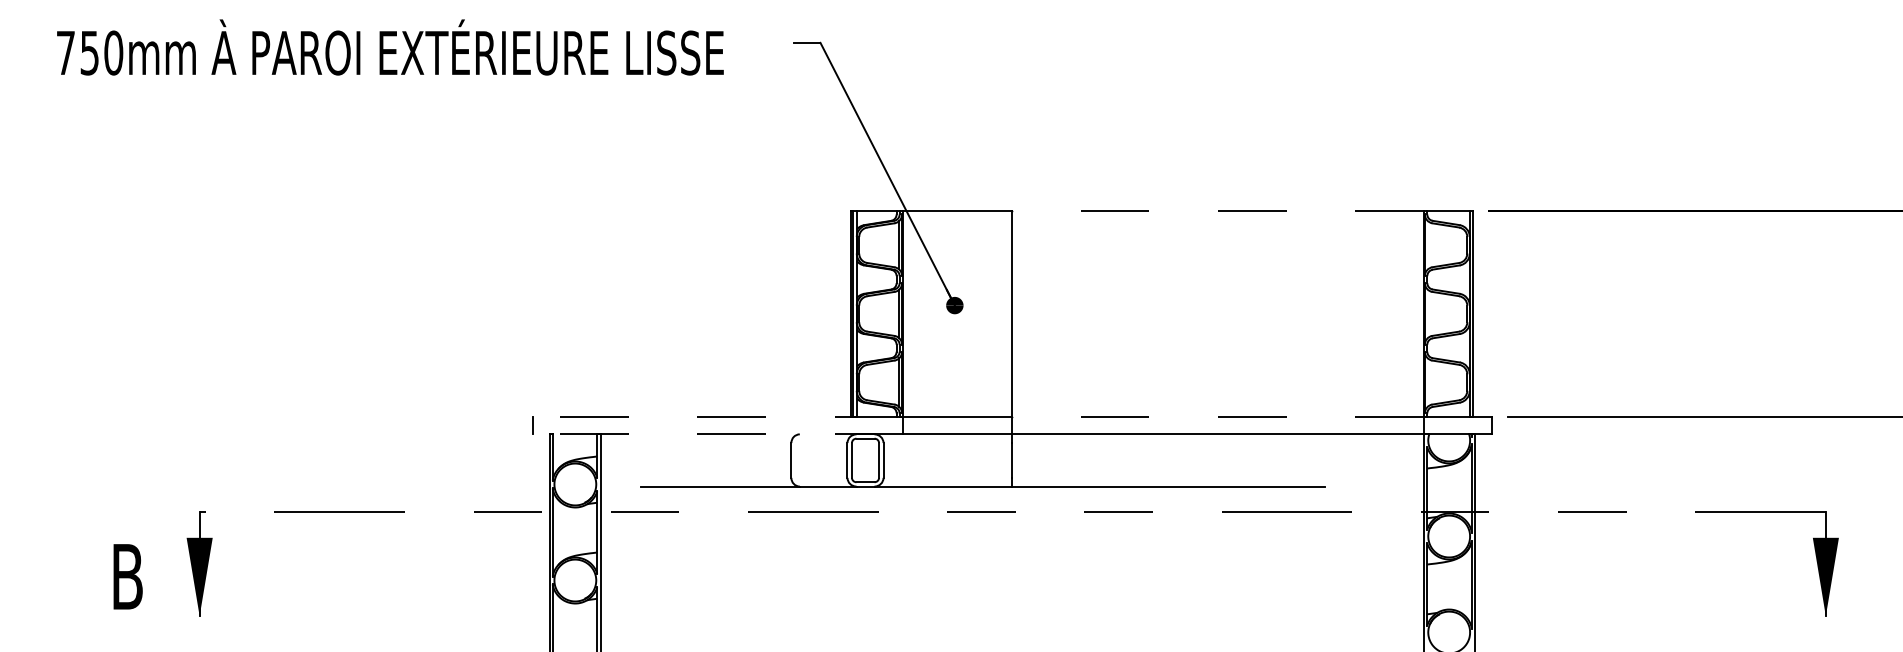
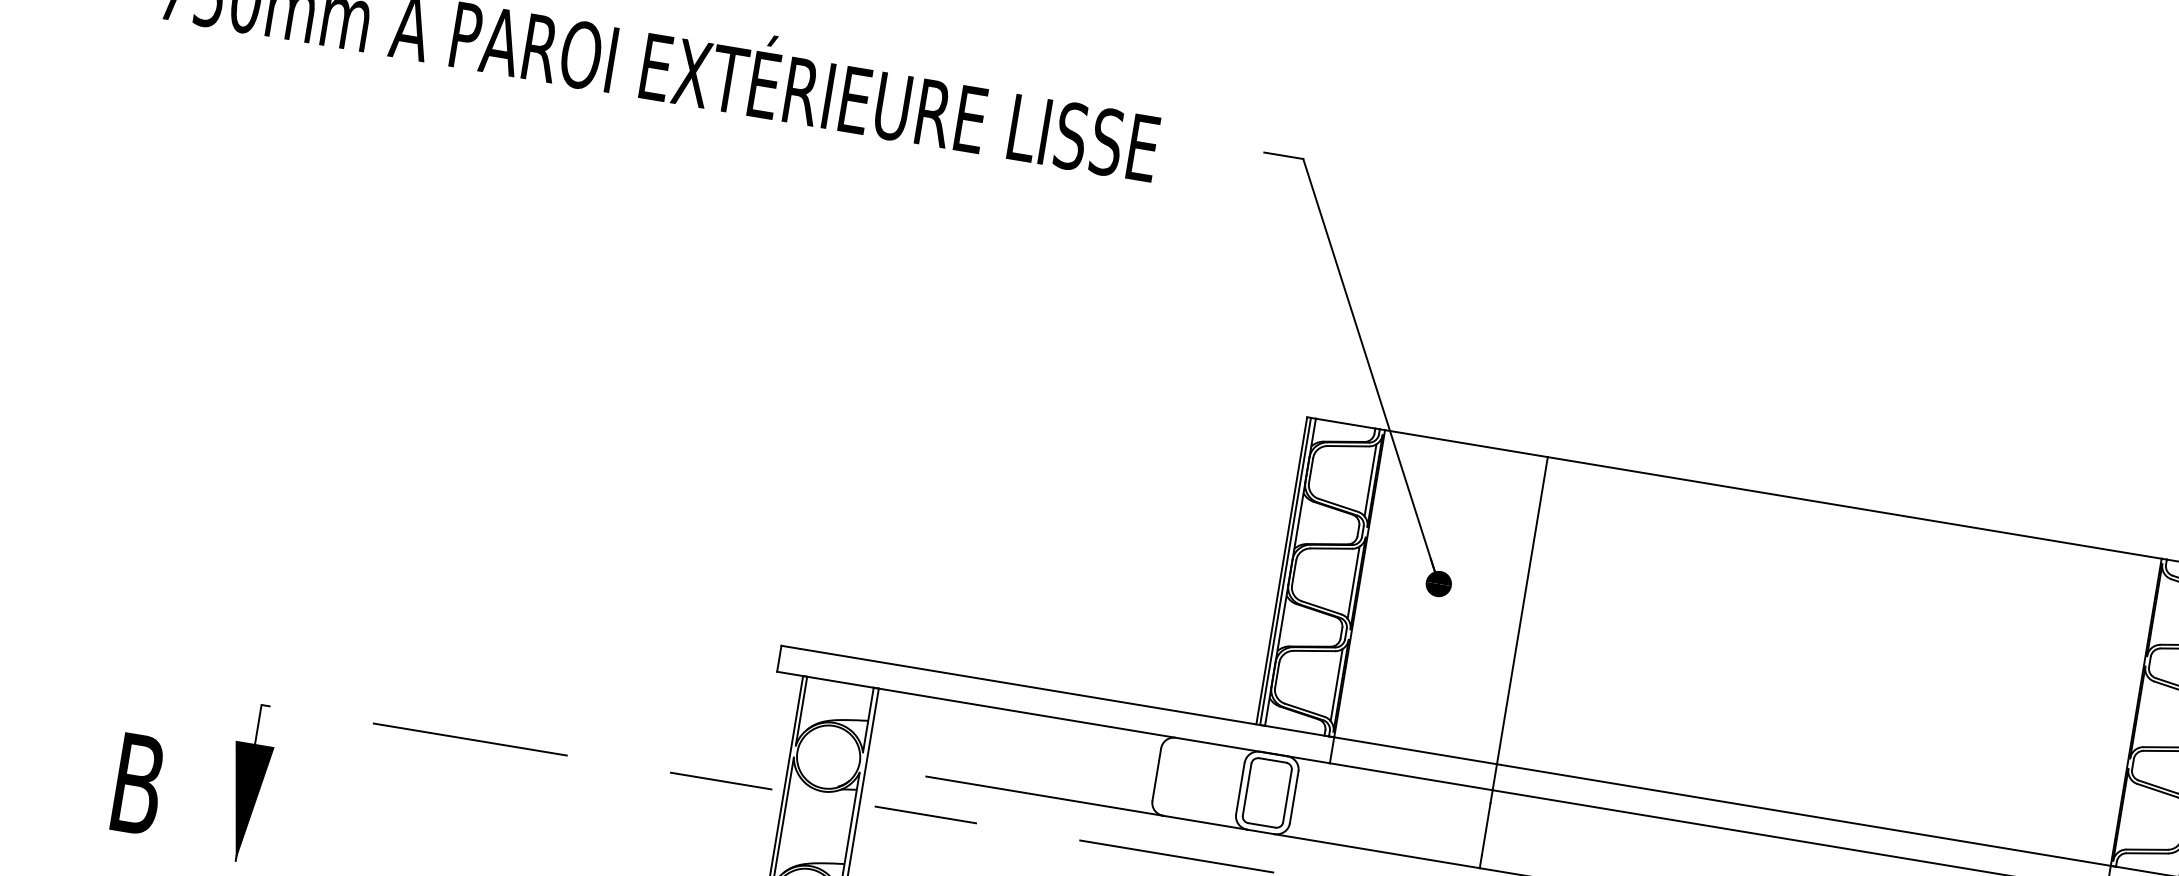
line: (1218, 210) -> (1855, 507), dashed -> solid
line: (717, 416) -> (1057, 690), dashed -> solid
line: (1218, 416) -> (1804, 814), dashed -> solid
line: (717, 434) -> (1052, 717), dashed -> solid

